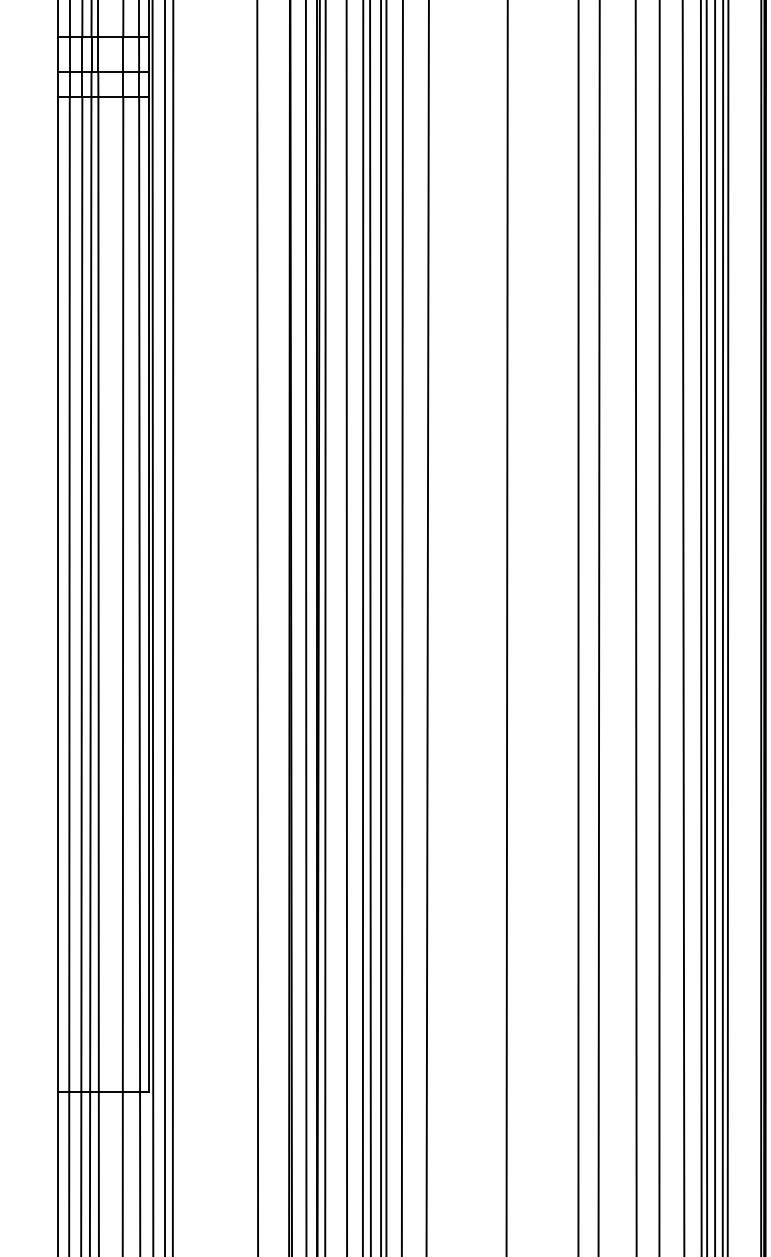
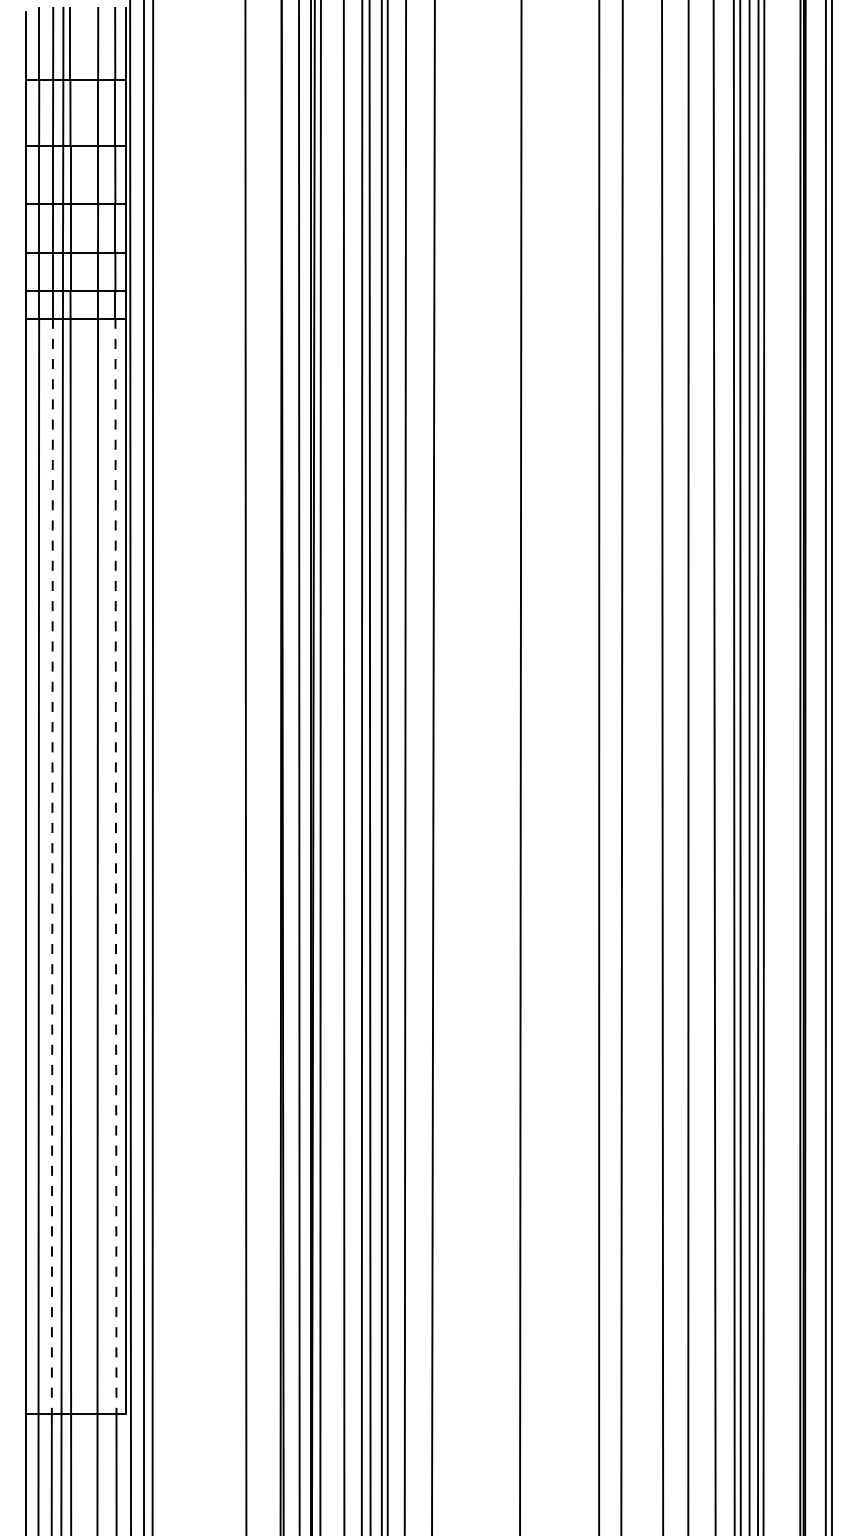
line: (81, 594) -> (52, 866), solid -> dashed
line: (139, 594) -> (115, 866), solid -> dashed

